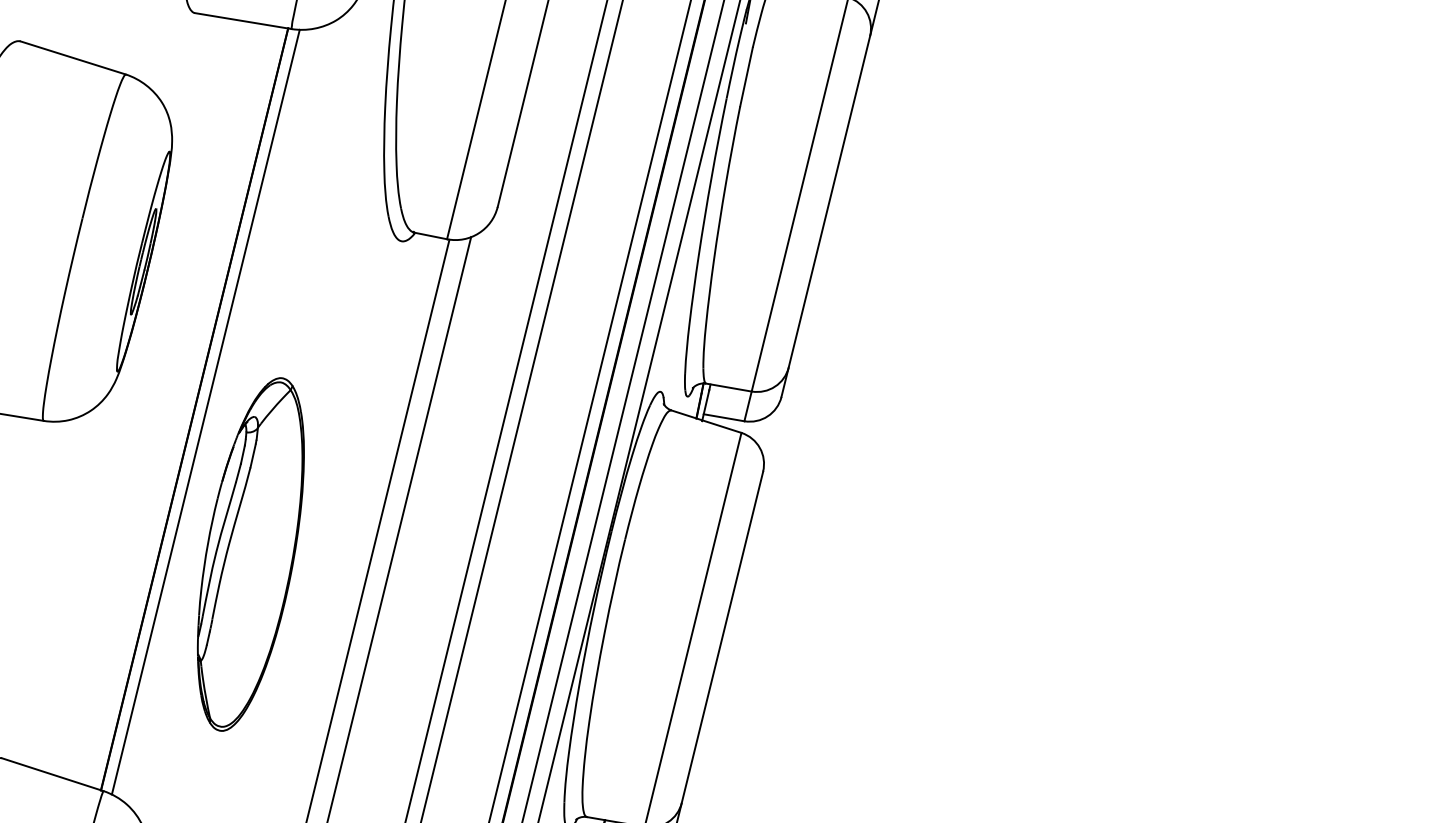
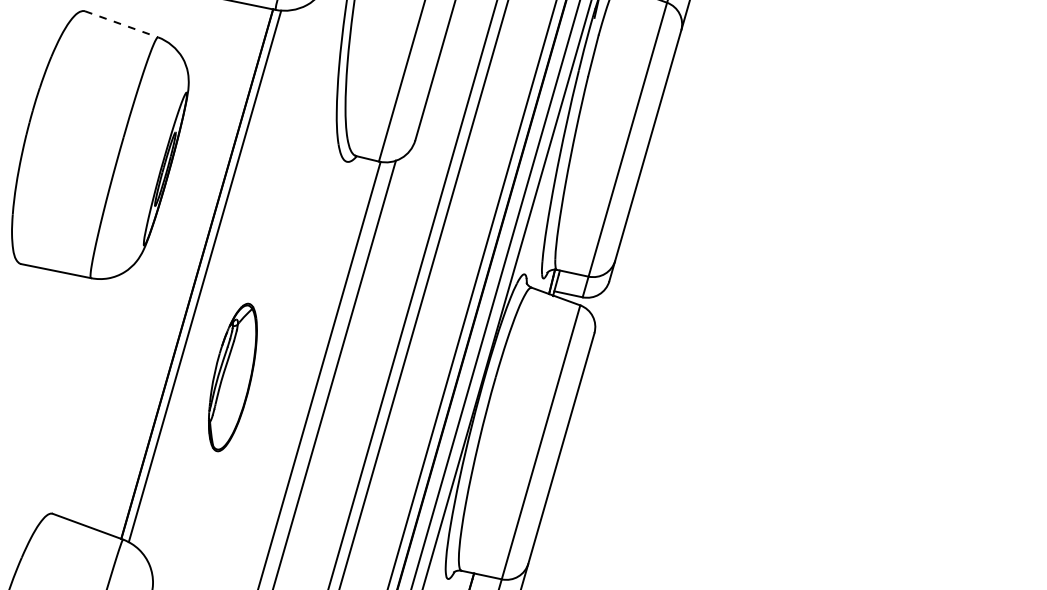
line: (73, 58) -> (121, 24), solid -> dashed
part: (250, 554) -> (232, 377), size x0.6

